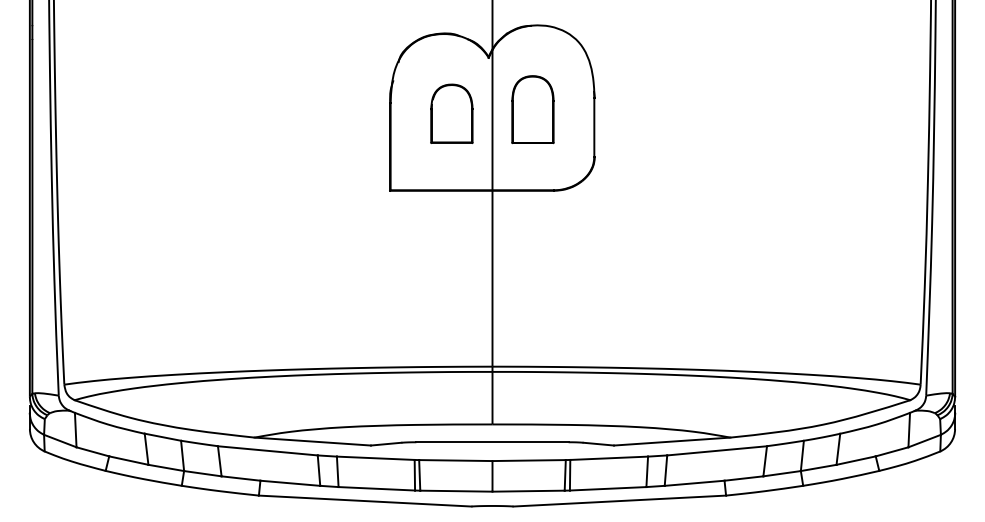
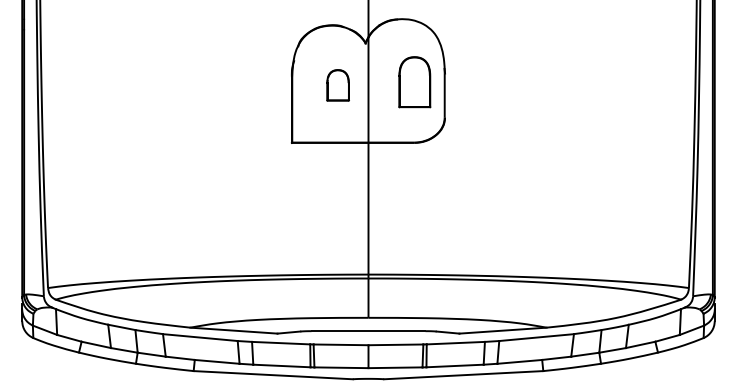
part: (532, 110) -> (414, 82), moved
part: (451, 114) -> (337, 85), size x0.7

